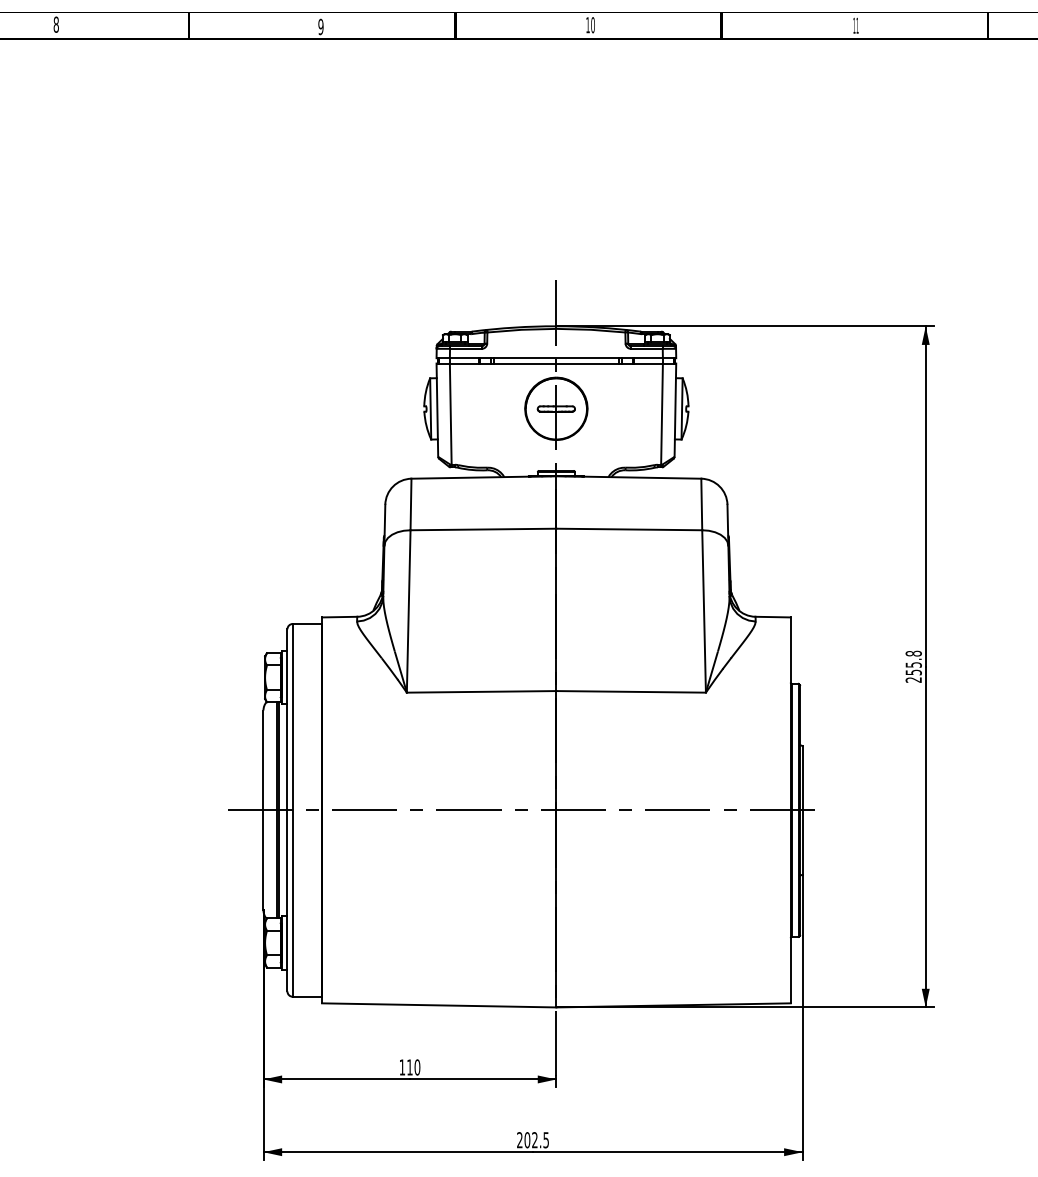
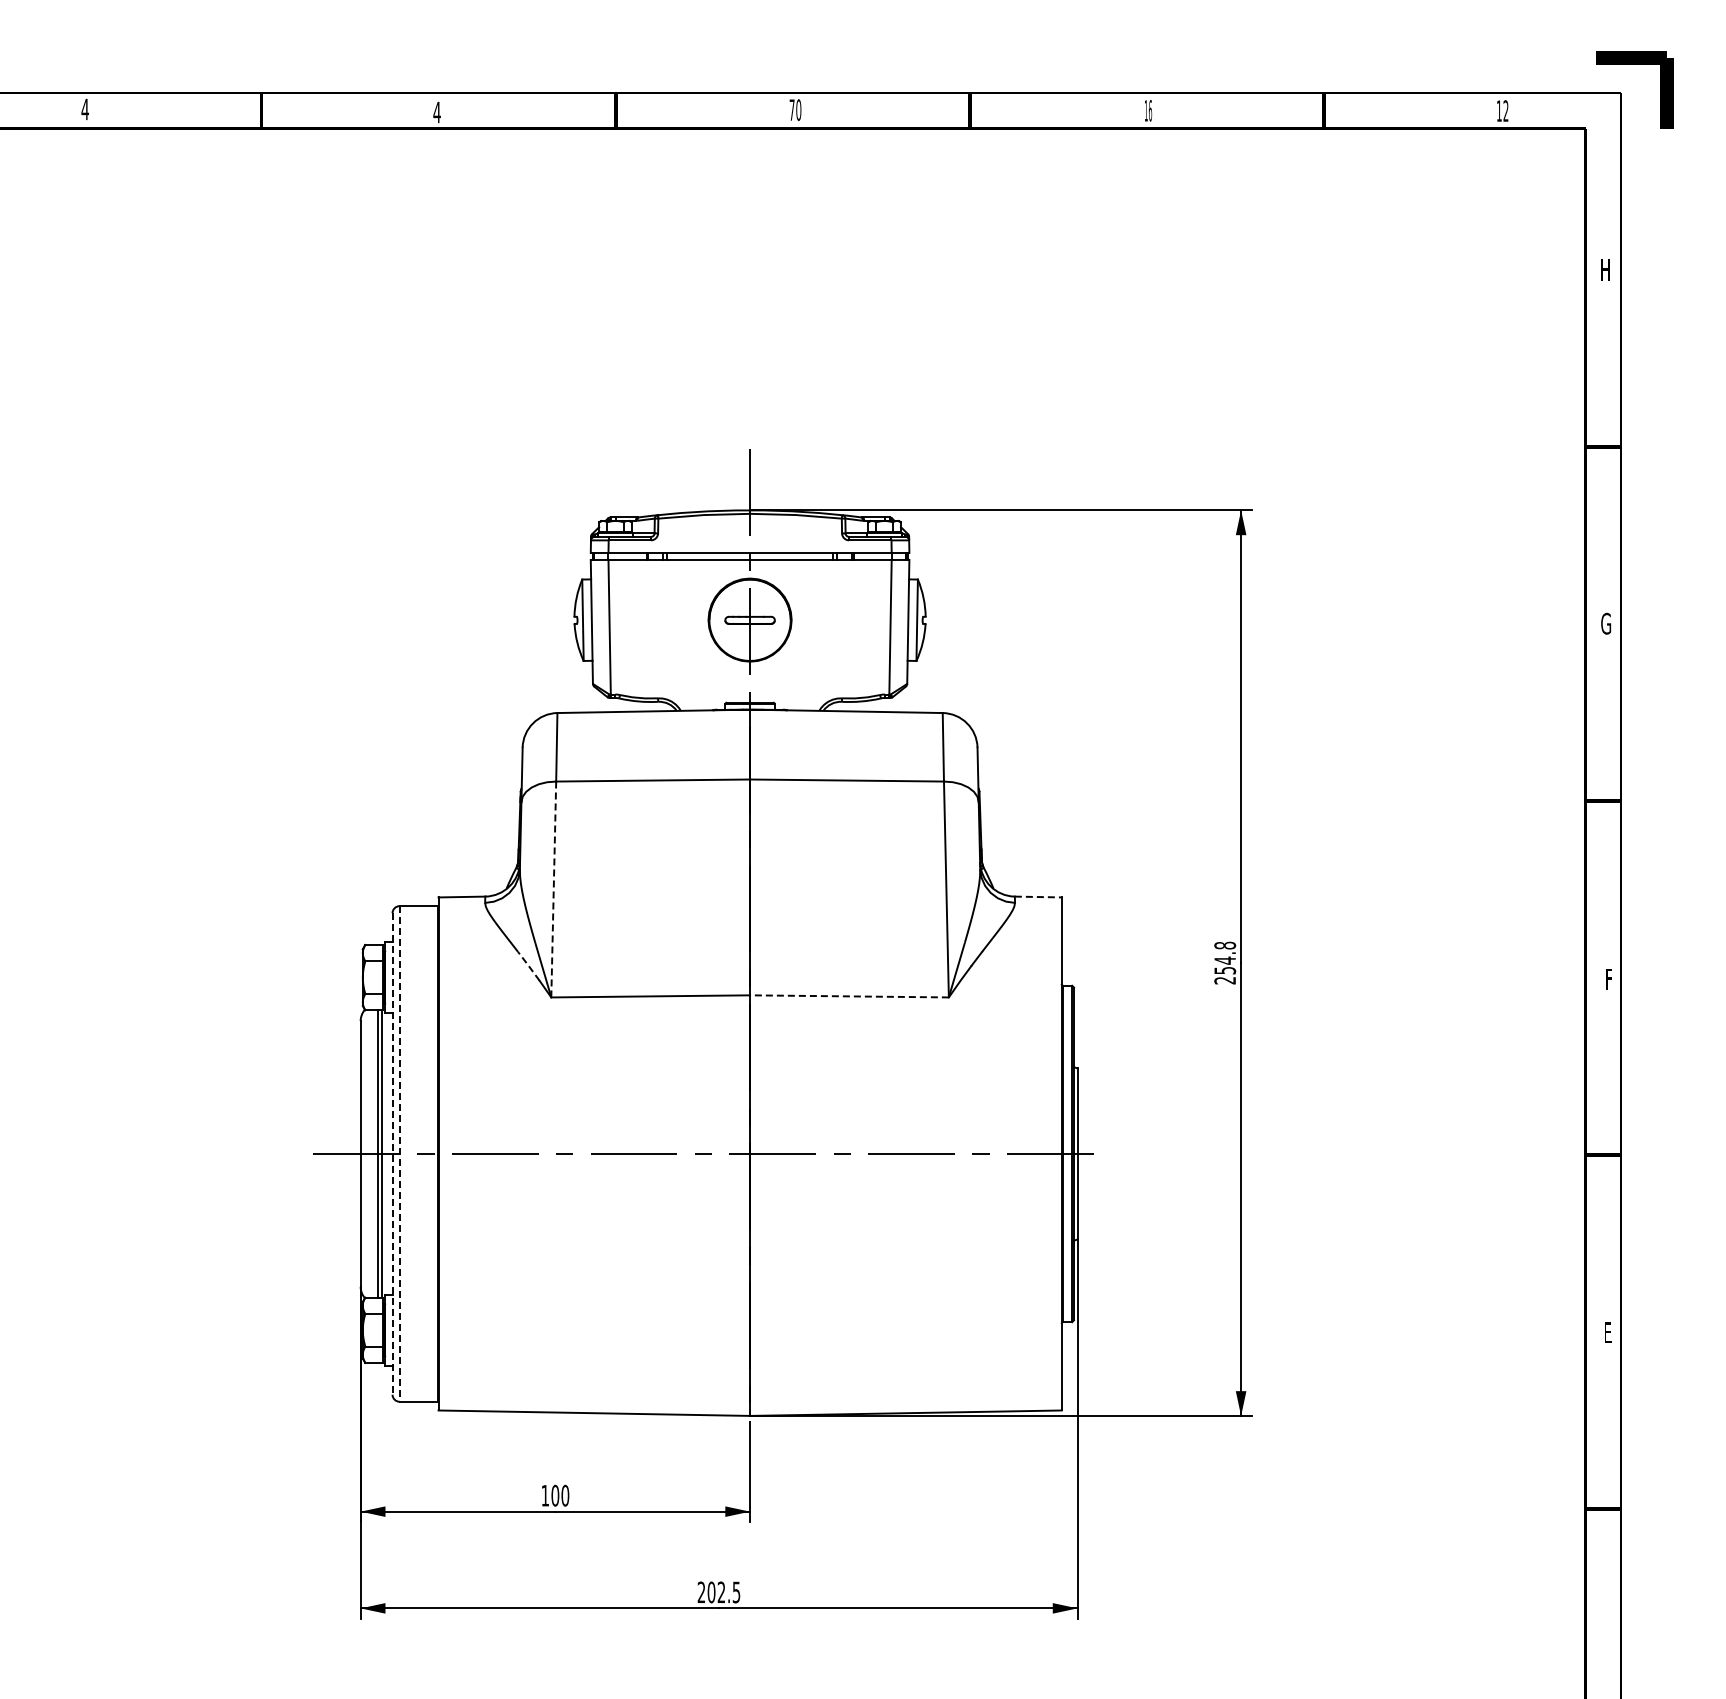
text: (55, 24) -> (84, 109), 8 -> 4
text: (587, 24) -> (791, 109), 10 -> 70
text: (857, 25) -> (1150, 110), 11 -> 16
text: (320, 26) -> (436, 112), 9 -> 4
line: (408, 611) -> (553, 889), solid -> dashed
line: (773, 617) -> (1038, 897), solid -> dashed
text: (914, 664) -> (1225, 960), 255.8 -> 254.8
line: (389, 668) -> (528, 965), solid -> dashed
line: (630, 691) -> (848, 996), solid -> dashed
line: (287, 810) -> (392, 1153), solid -> dashed
line: (292, 810) -> (399, 1153), solid -> dashed
text: (410, 1067) -> (555, 1495), 110 -> 100

